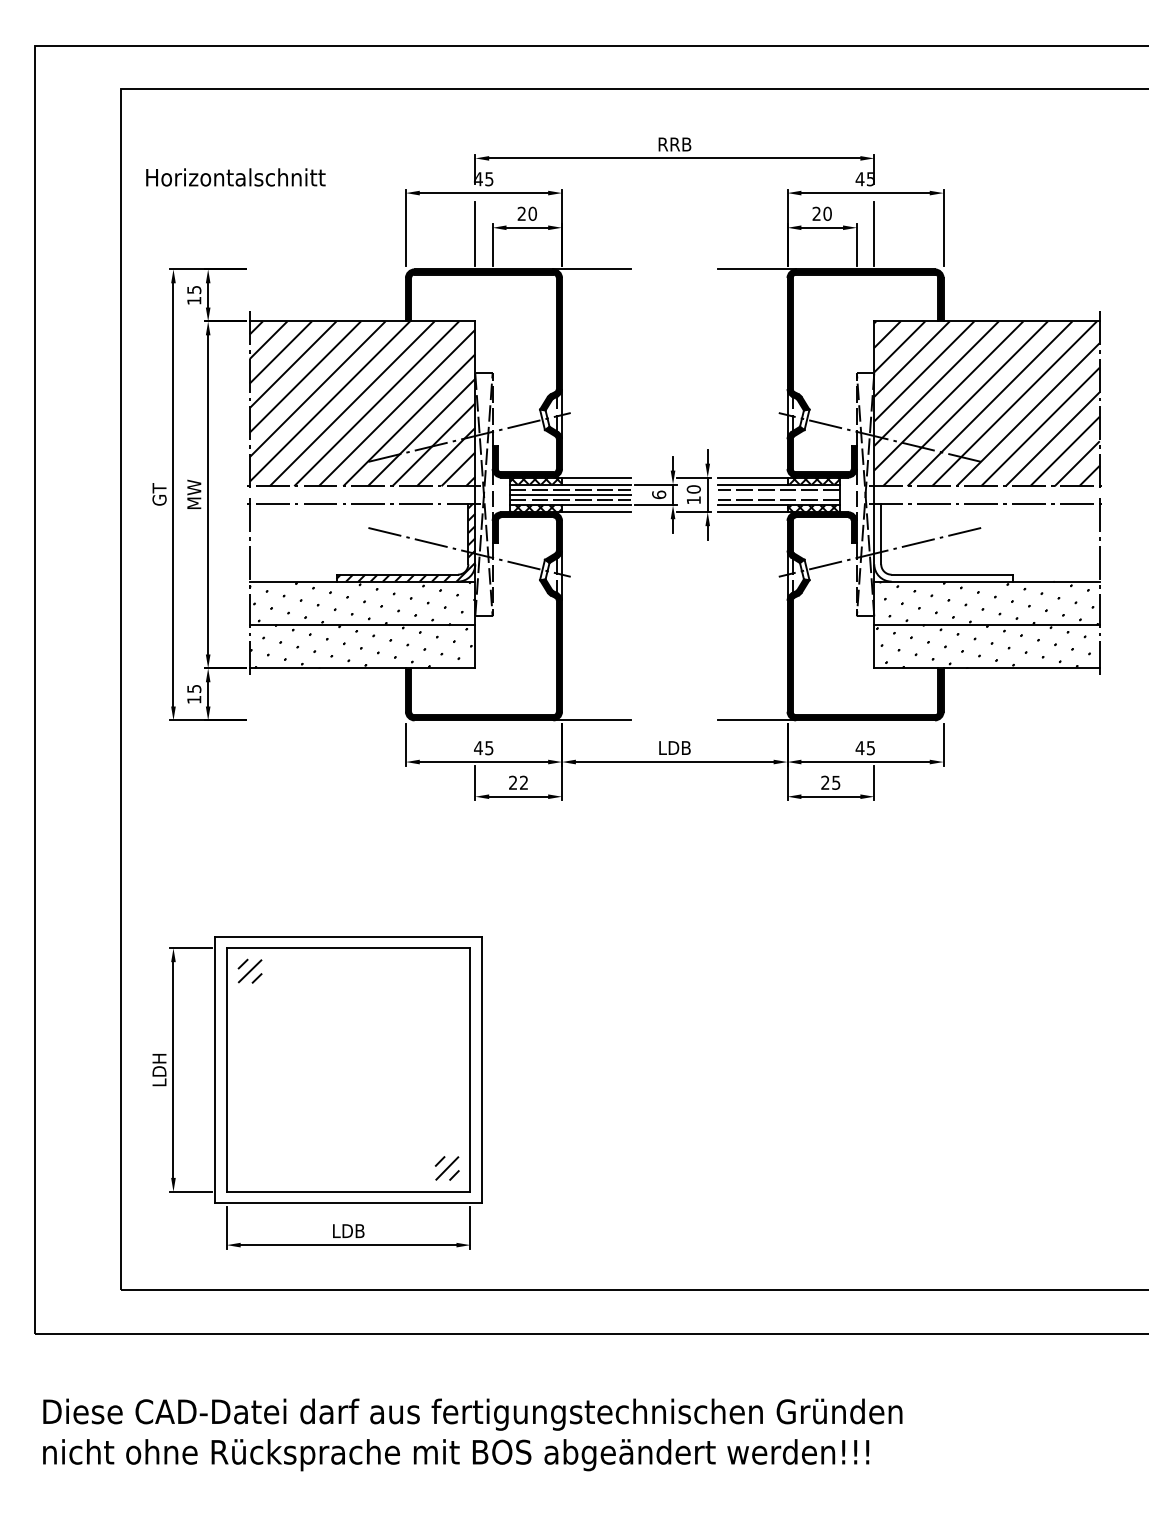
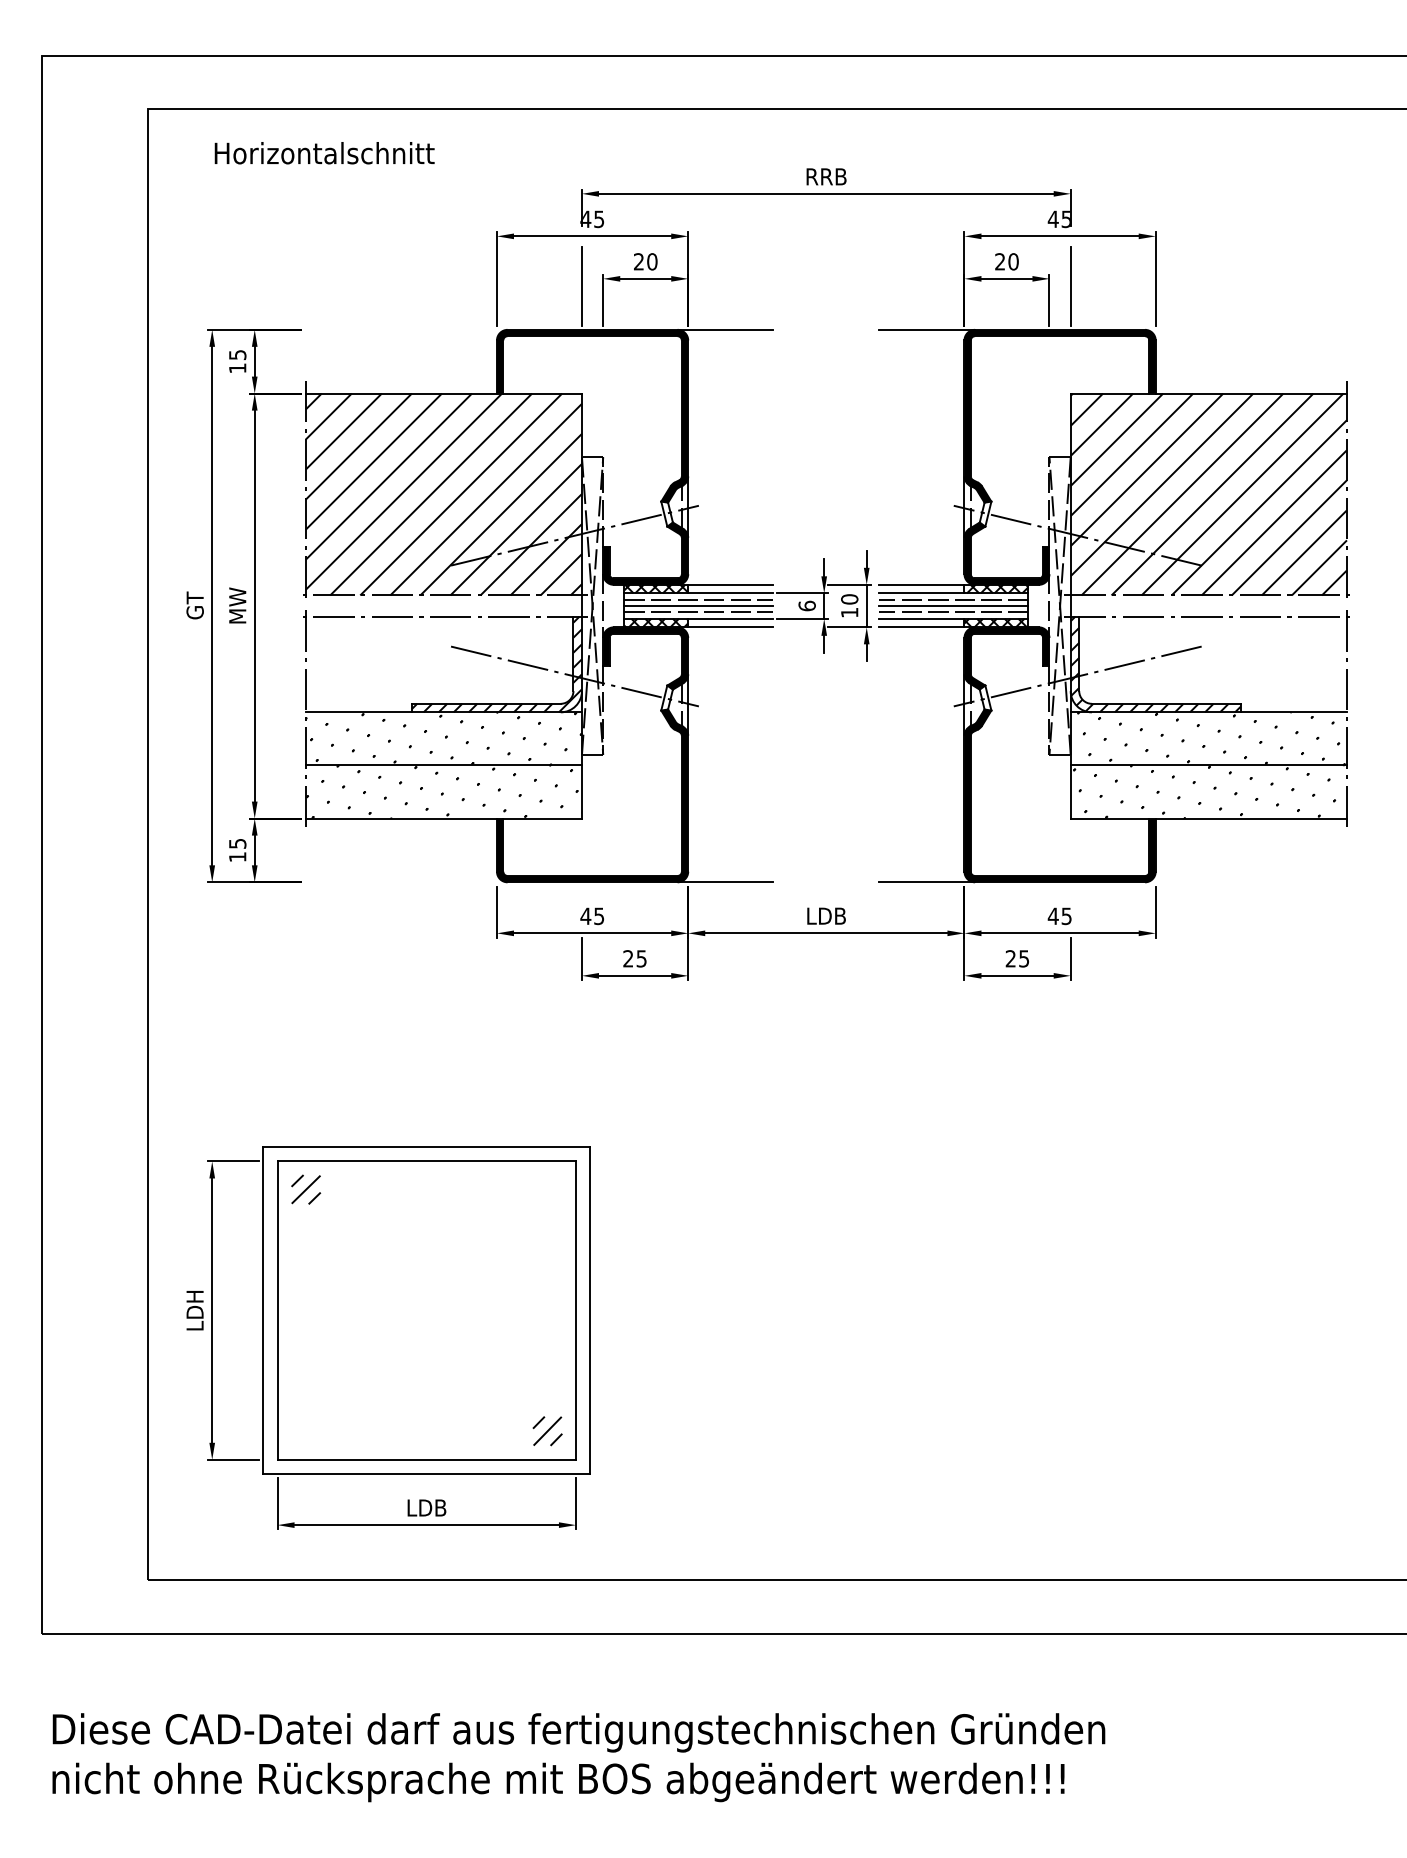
text: (235, 177) -> (324, 153), moved
line: (778, 495) -> (953, 606), added
hatch: (943, 542) -> (1155, 664), added
text: (523, 782) -> (641, 958), 22 -> 25

